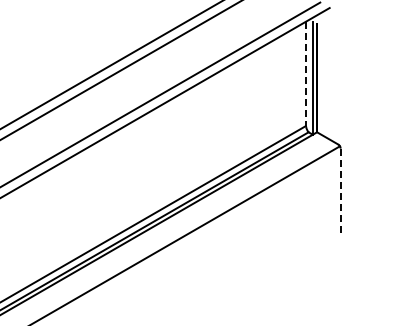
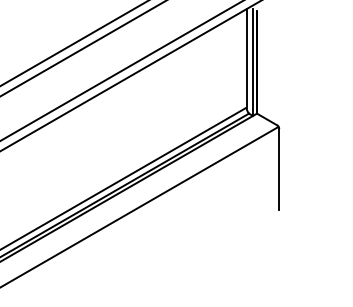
line: (306, 74) -> (246, 59), dashed -> solid
line: (340, 191) -> (279, 169), dashed -> solid

